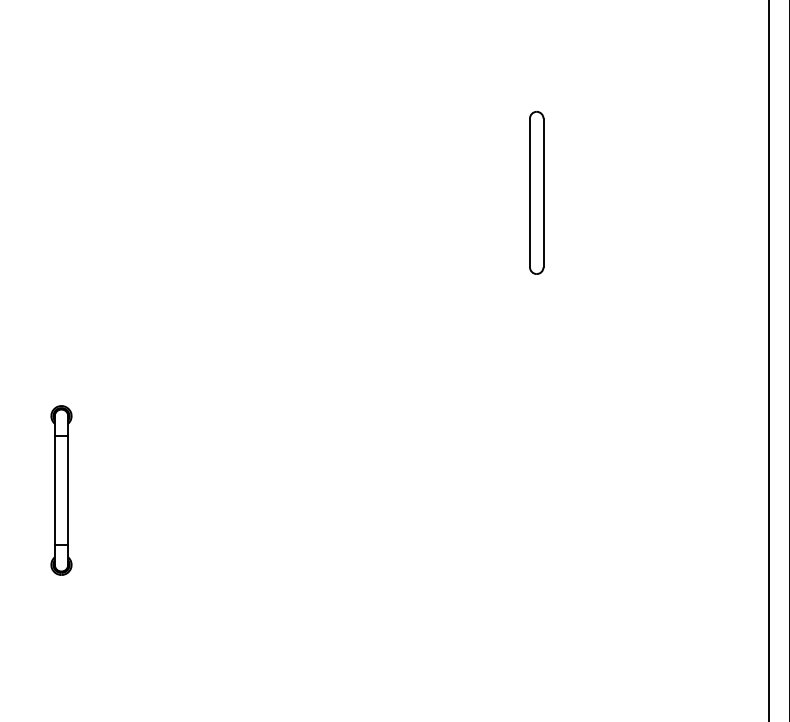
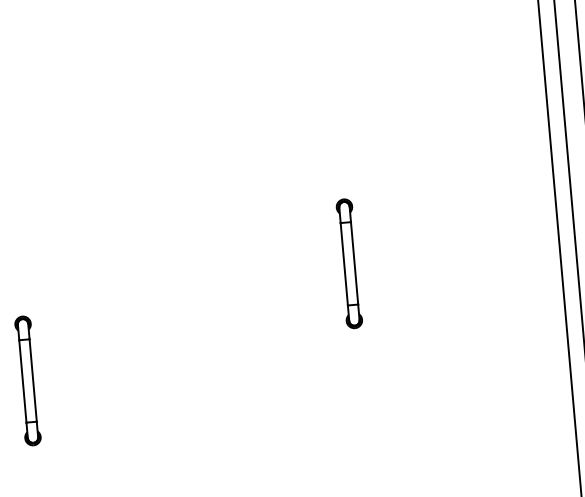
part: (536, 192) -> (370, 122), removed
part: (493, 374) -> (349, 263), added

